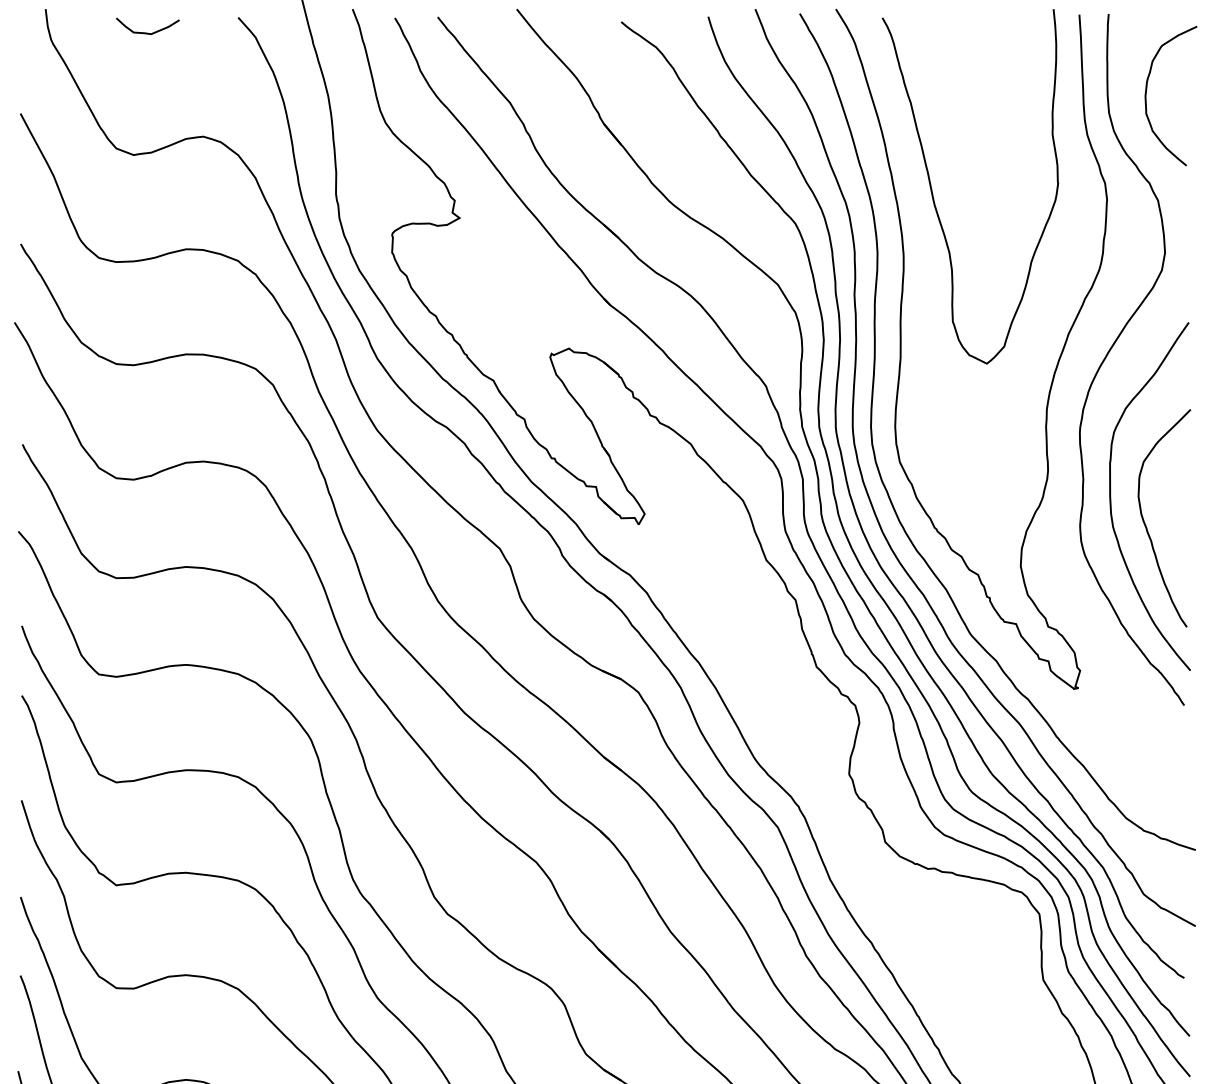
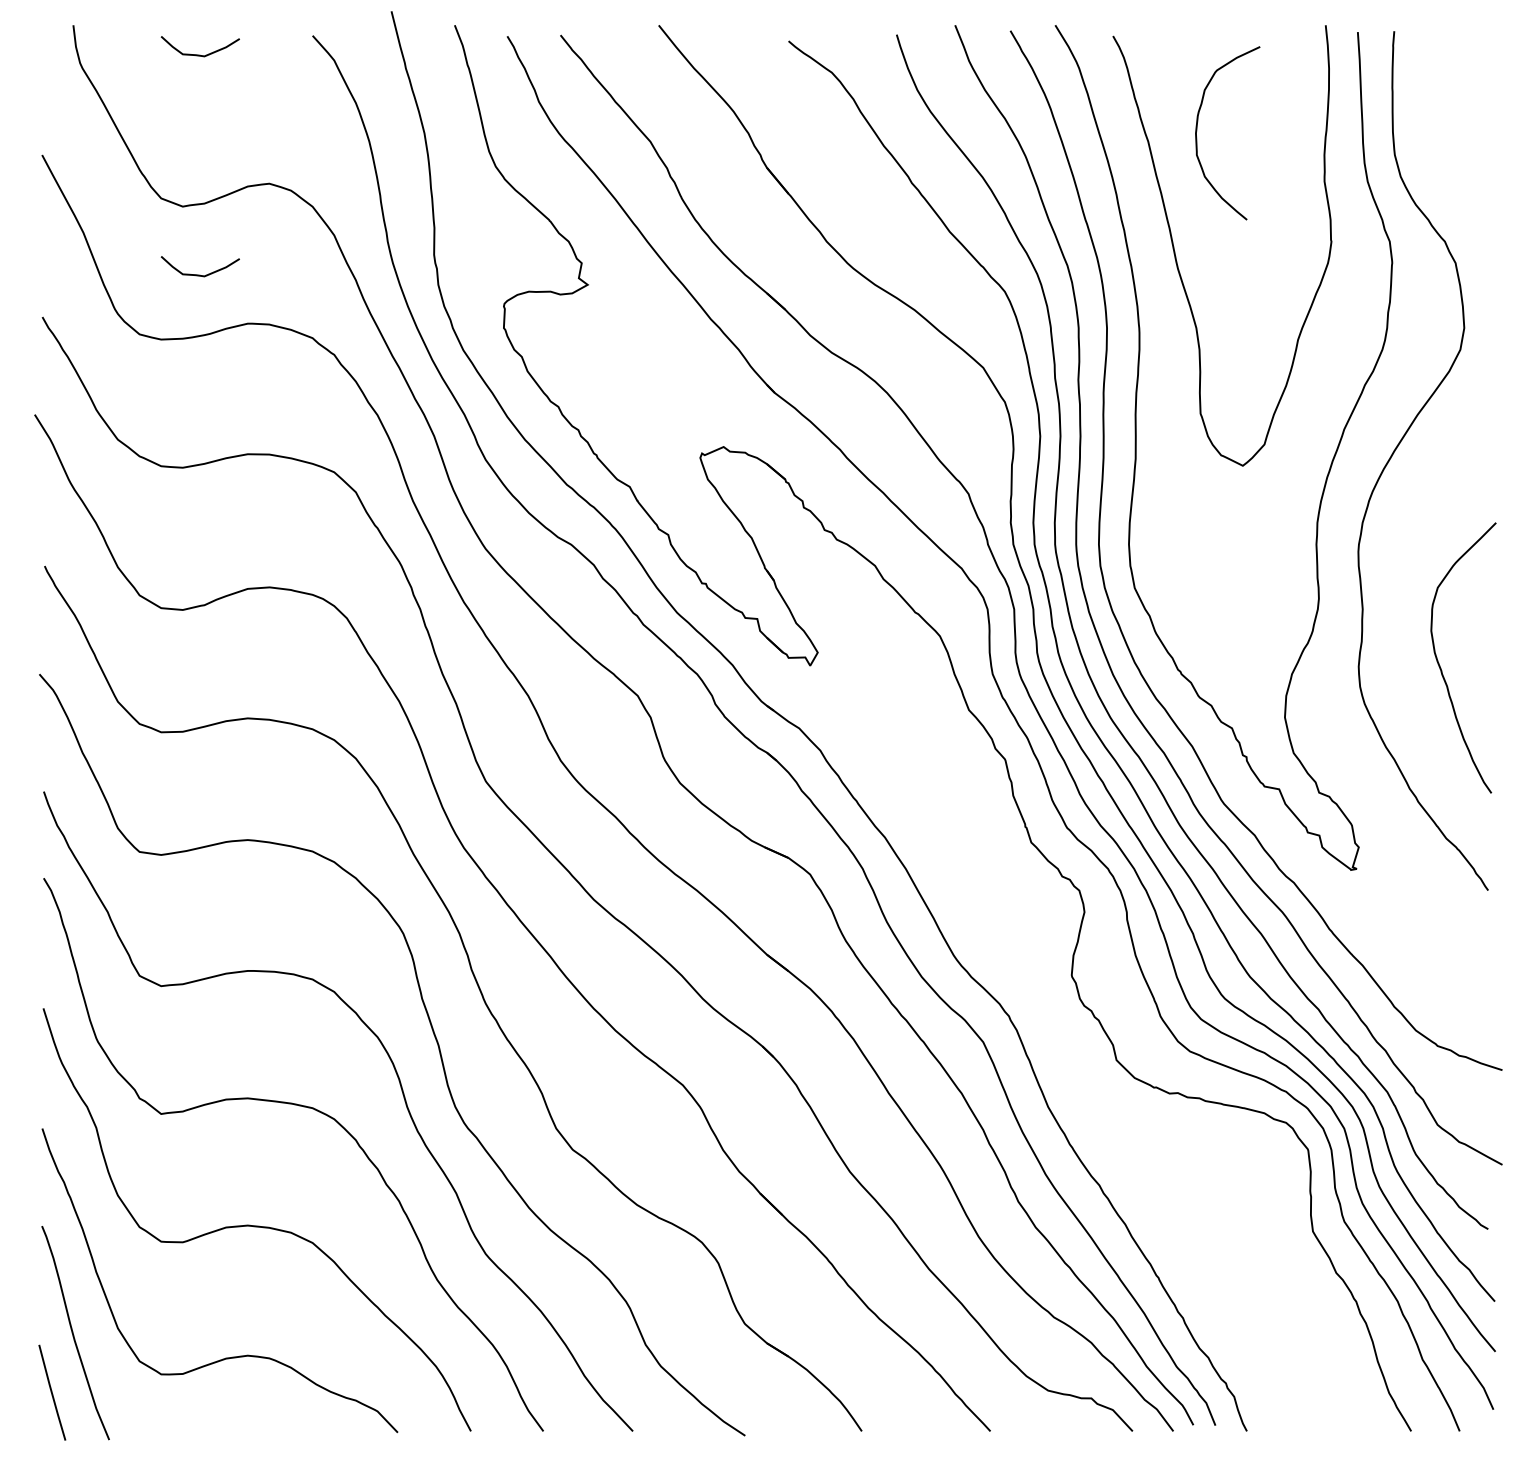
curve: (1146, 94) -> (1197, 131), moved
curve: (147, 209) -> (199, 274), added
curve: (1111, 498) -> (1397, 633), removed

